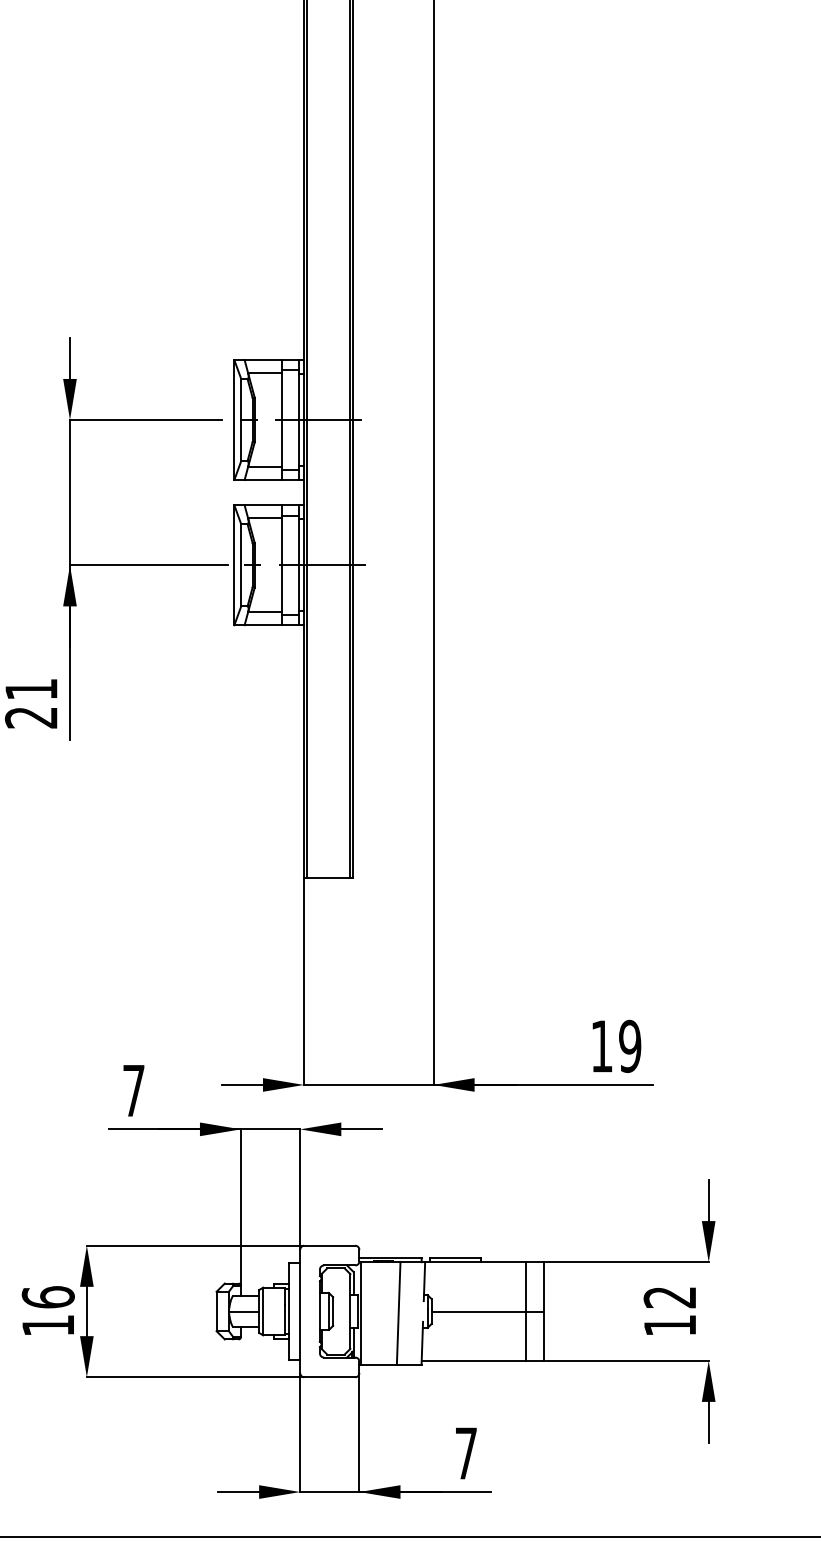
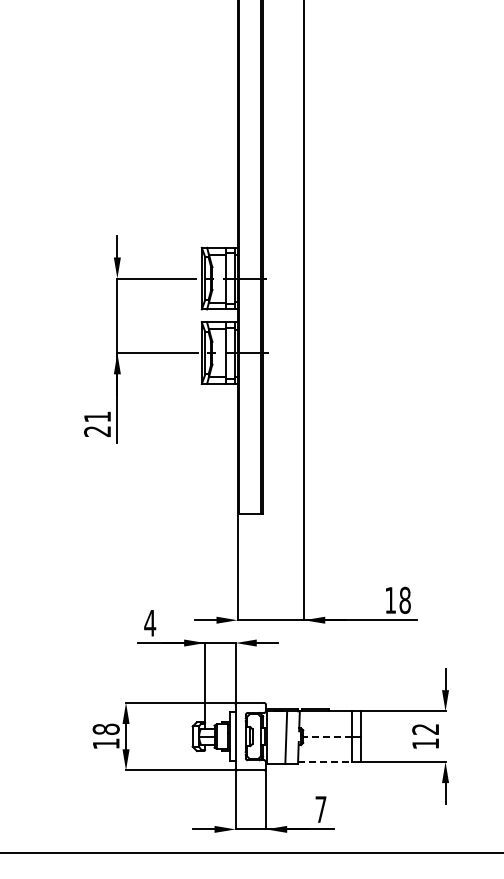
text: (628, 1046) -> (404, 600), 19 -> 18
text: (134, 1091) -> (150, 623), 7 -> 4
text: (46, 1295) -> (105, 728), 16 -> 18
line: (477, 1311) -> (326, 736), solid -> dashed
line: (473, 1359) -> (324, 761), solid -> dashed

